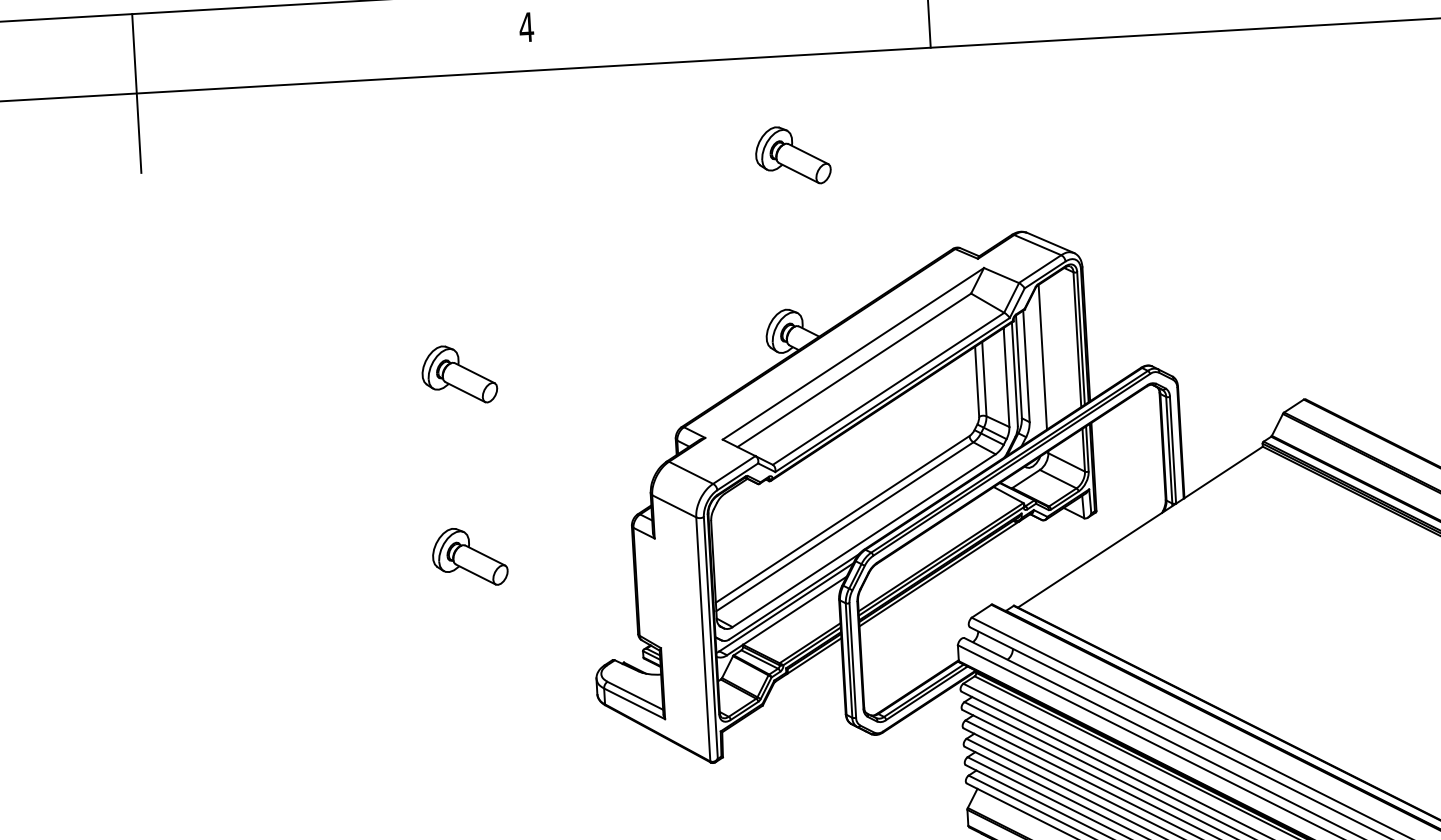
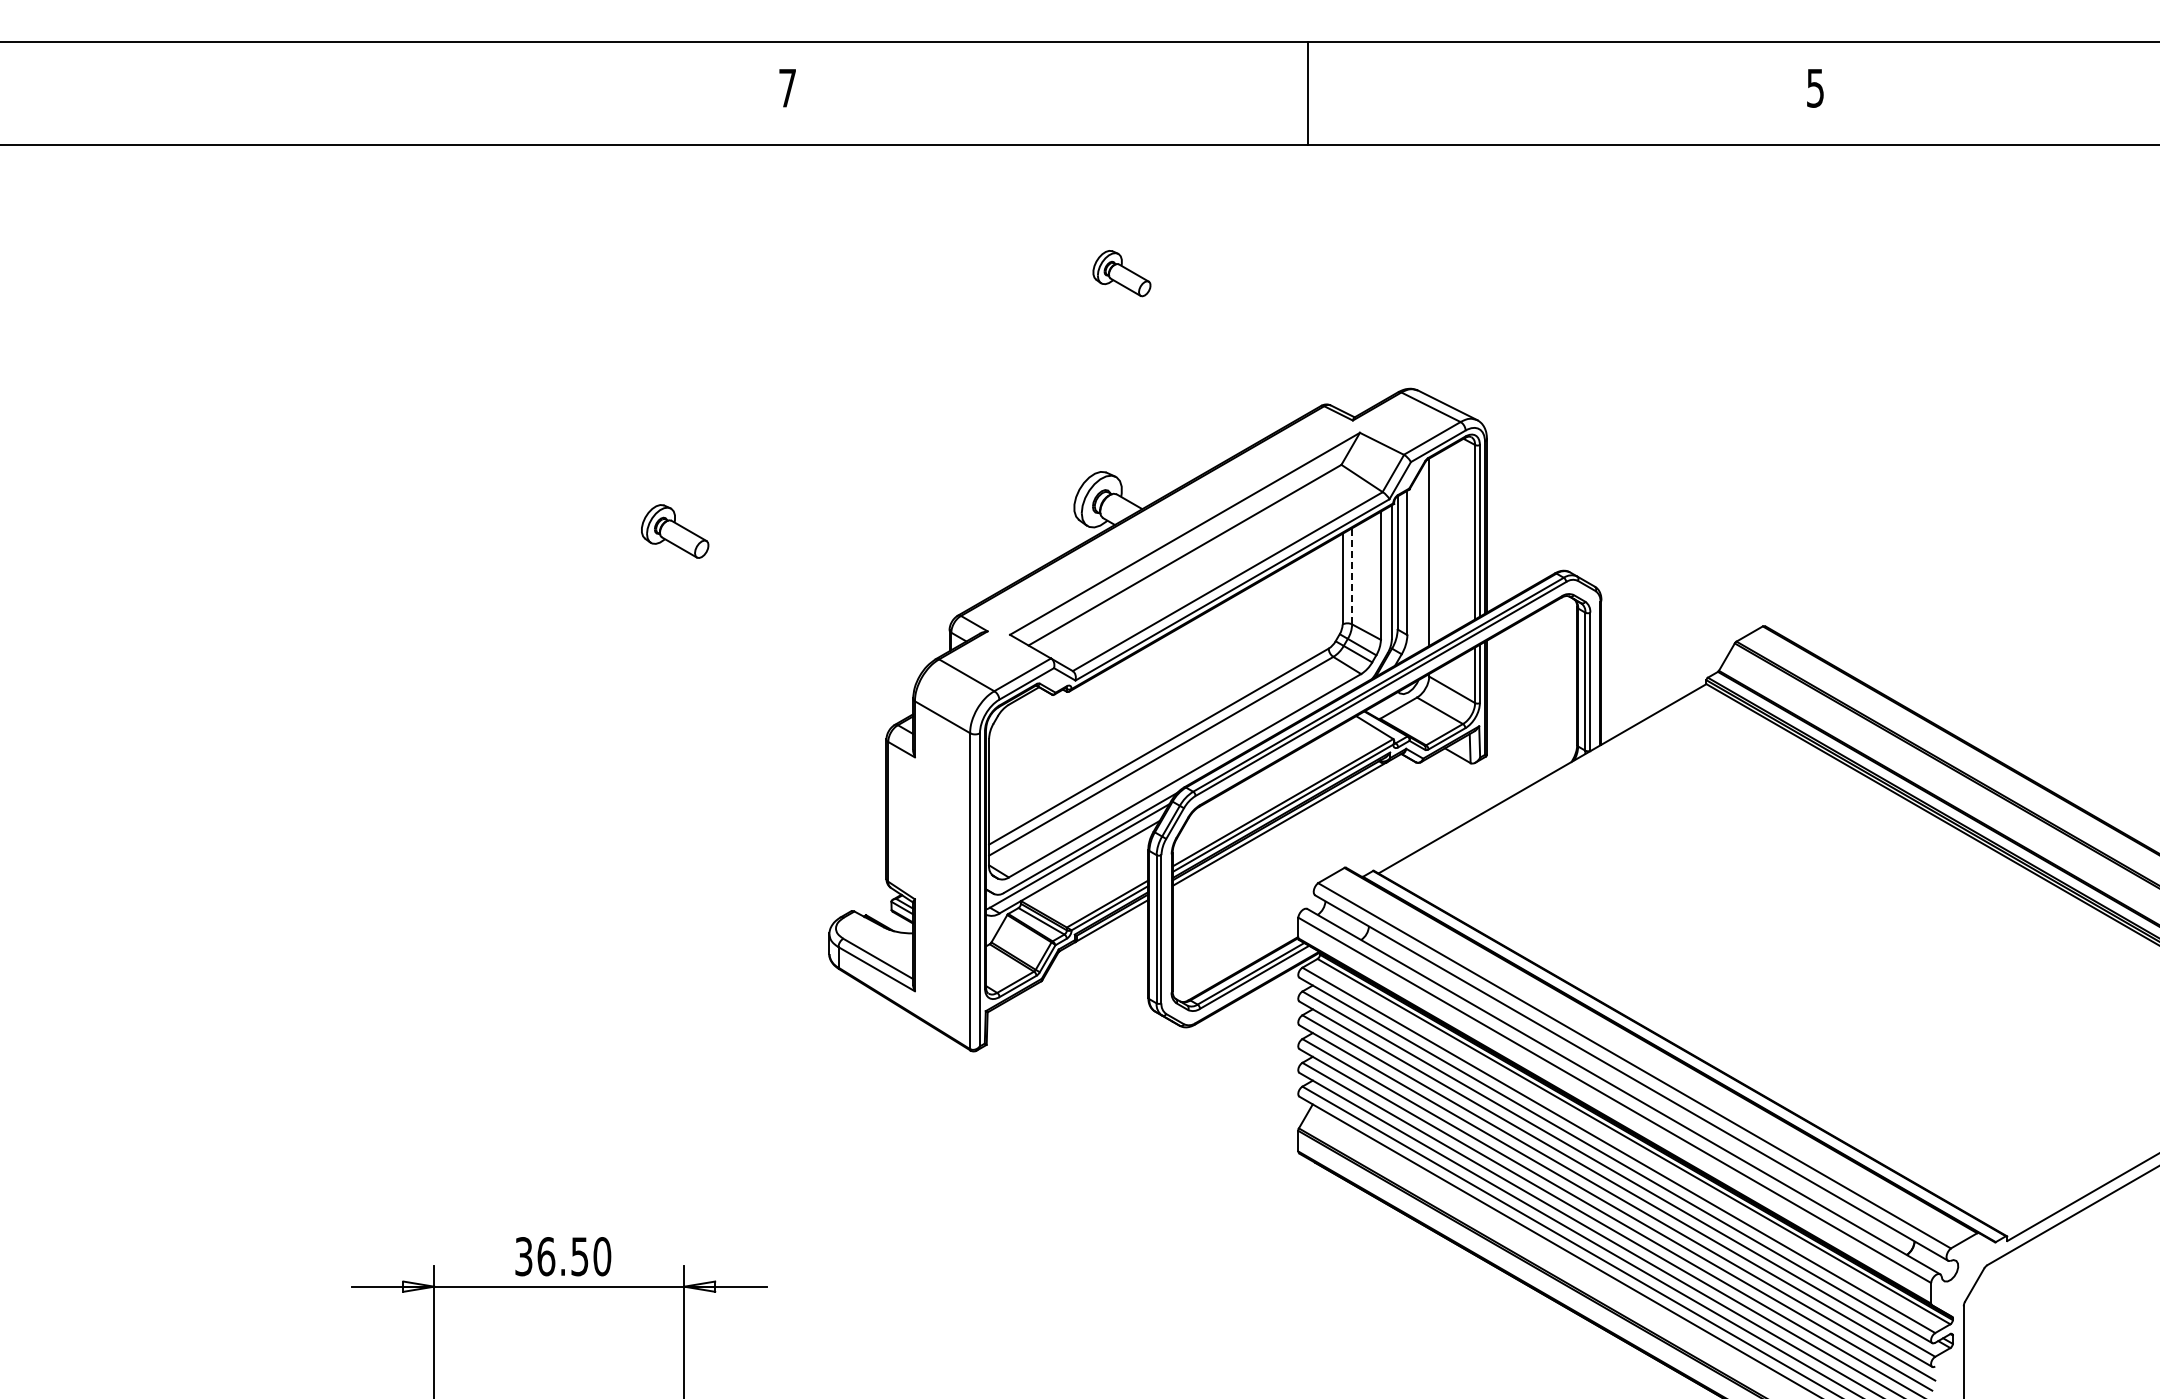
text: (526, 27) -> (787, 88), 4 -> 7
line: (136, 93) -> (279, 144), removed
part: (792, 155) -> (1121, 273), size x0.6
part: (458, 374) -> (674, 531), size x0.7
line: (984, 378) -> (1352, 575), solid -> dashed
part: (469, 557) -> (674, 767), removed

